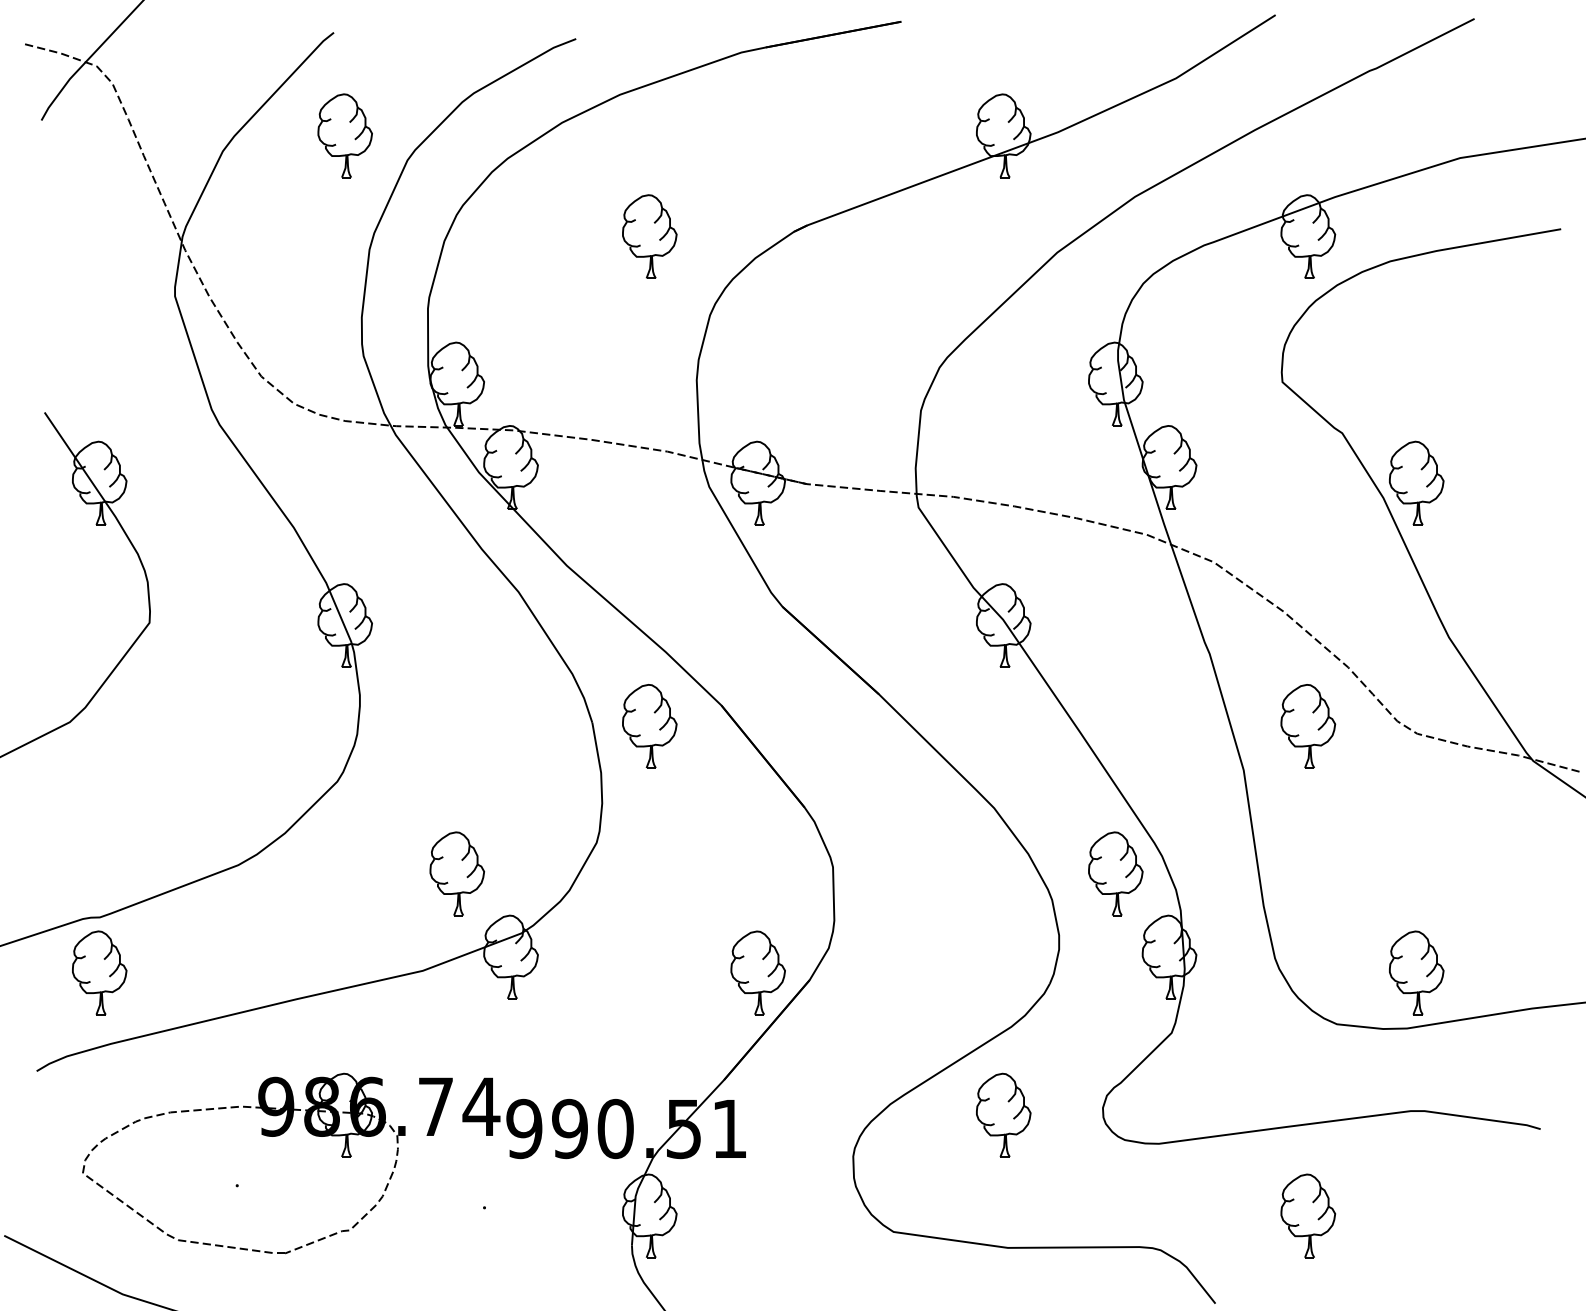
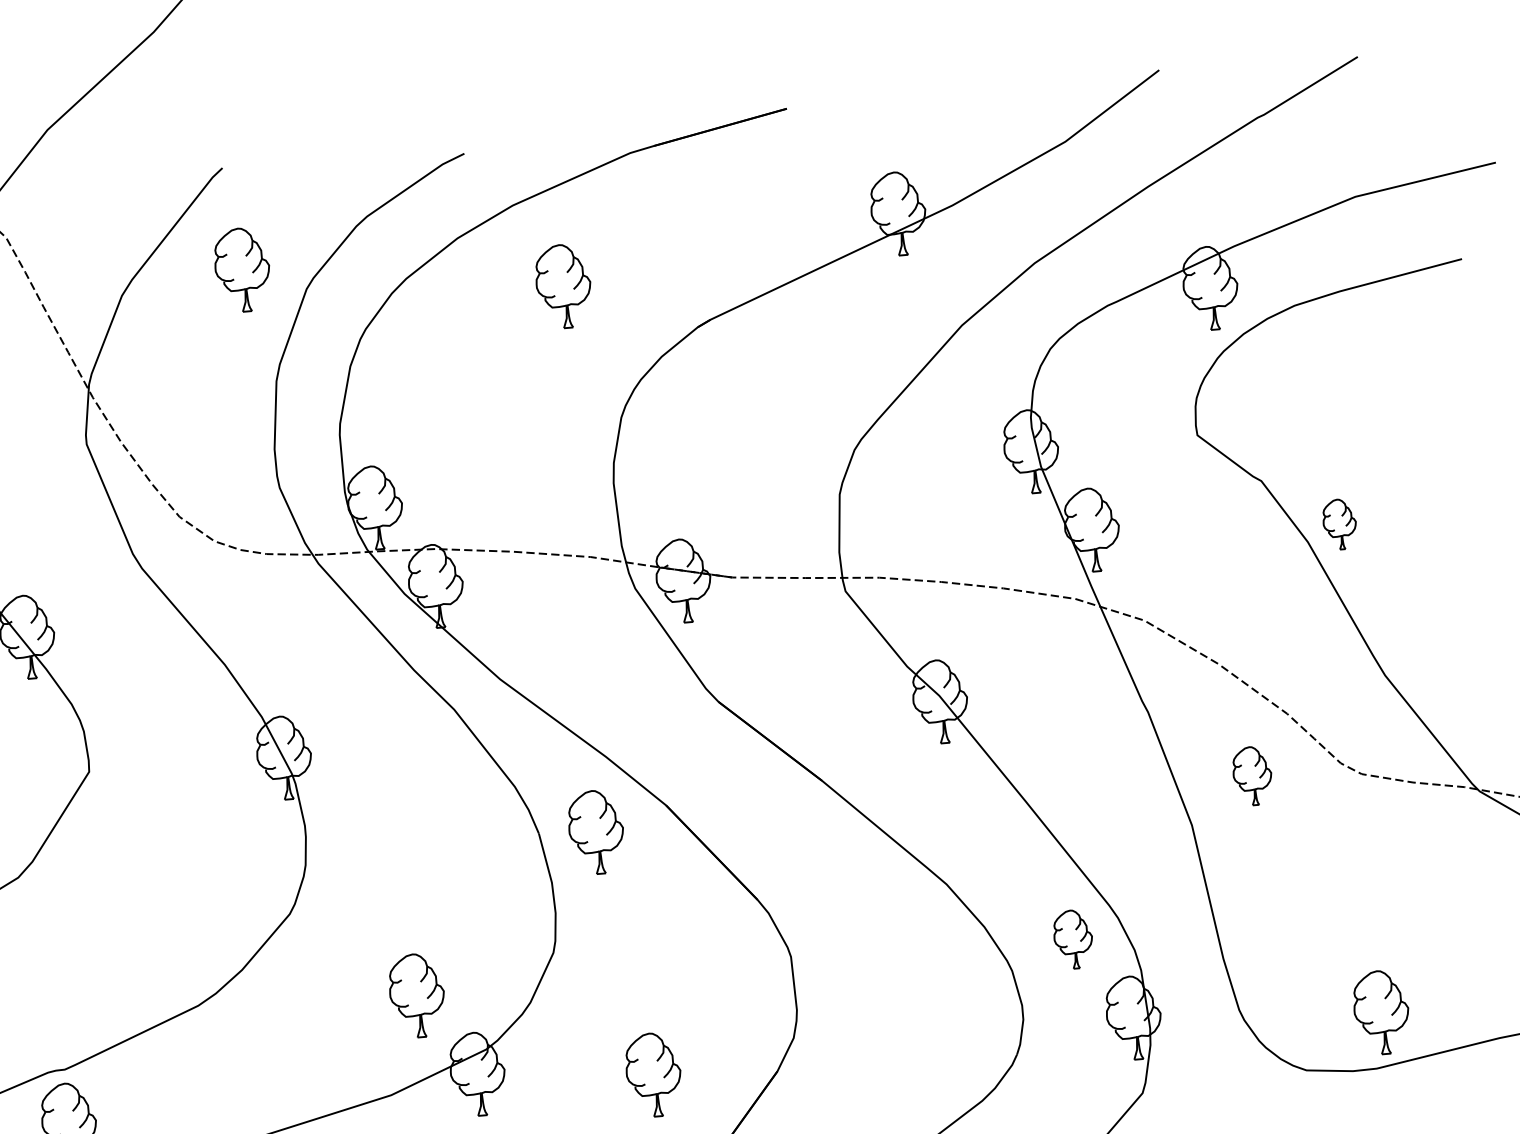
part: (649, 236) -> (563, 286), moved
part: (1416, 482) -> (1339, 523), size x0.6
part: (1308, 726) -> (1252, 776), size x0.7
part: (1115, 873) -> (1073, 939), size x0.7
part: (757, 972) -> (653, 1074), moved

